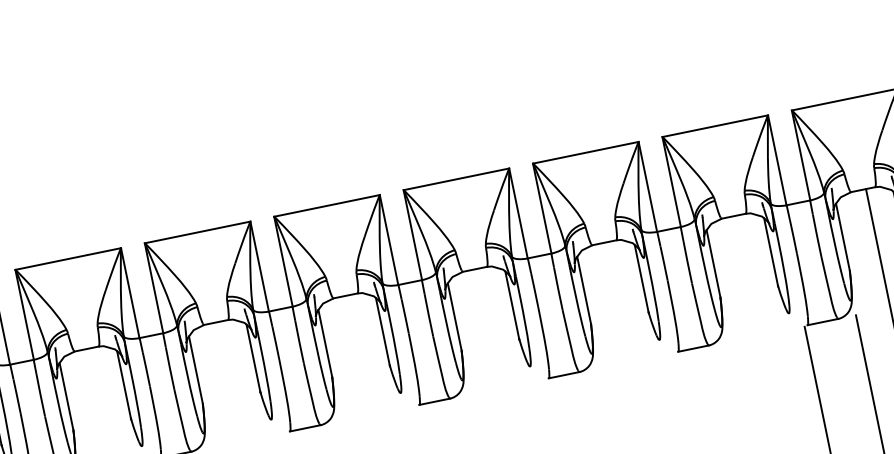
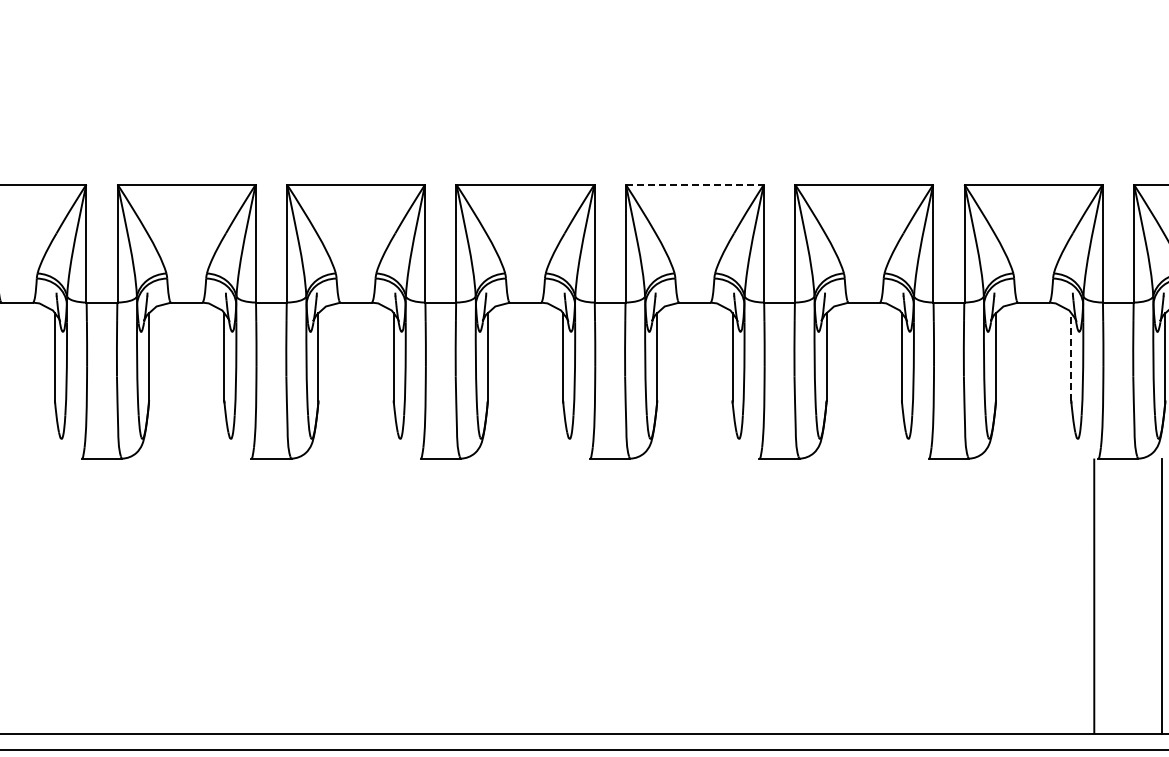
line: (456, 179) -> (695, 184), solid -> dashed
line: (771, 251) -> (1071, 356), solid -> dashed

